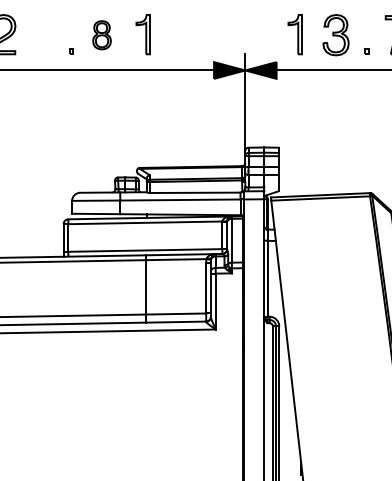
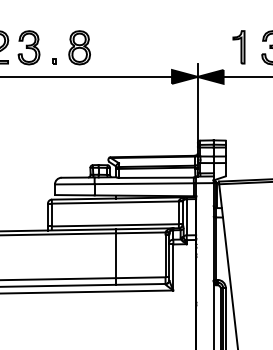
part: (142, 34) -> (113, 47), removed
part: (40, 35) -> (28, 48), added
part: (101, 35) -> (79, 48), size x1.43

